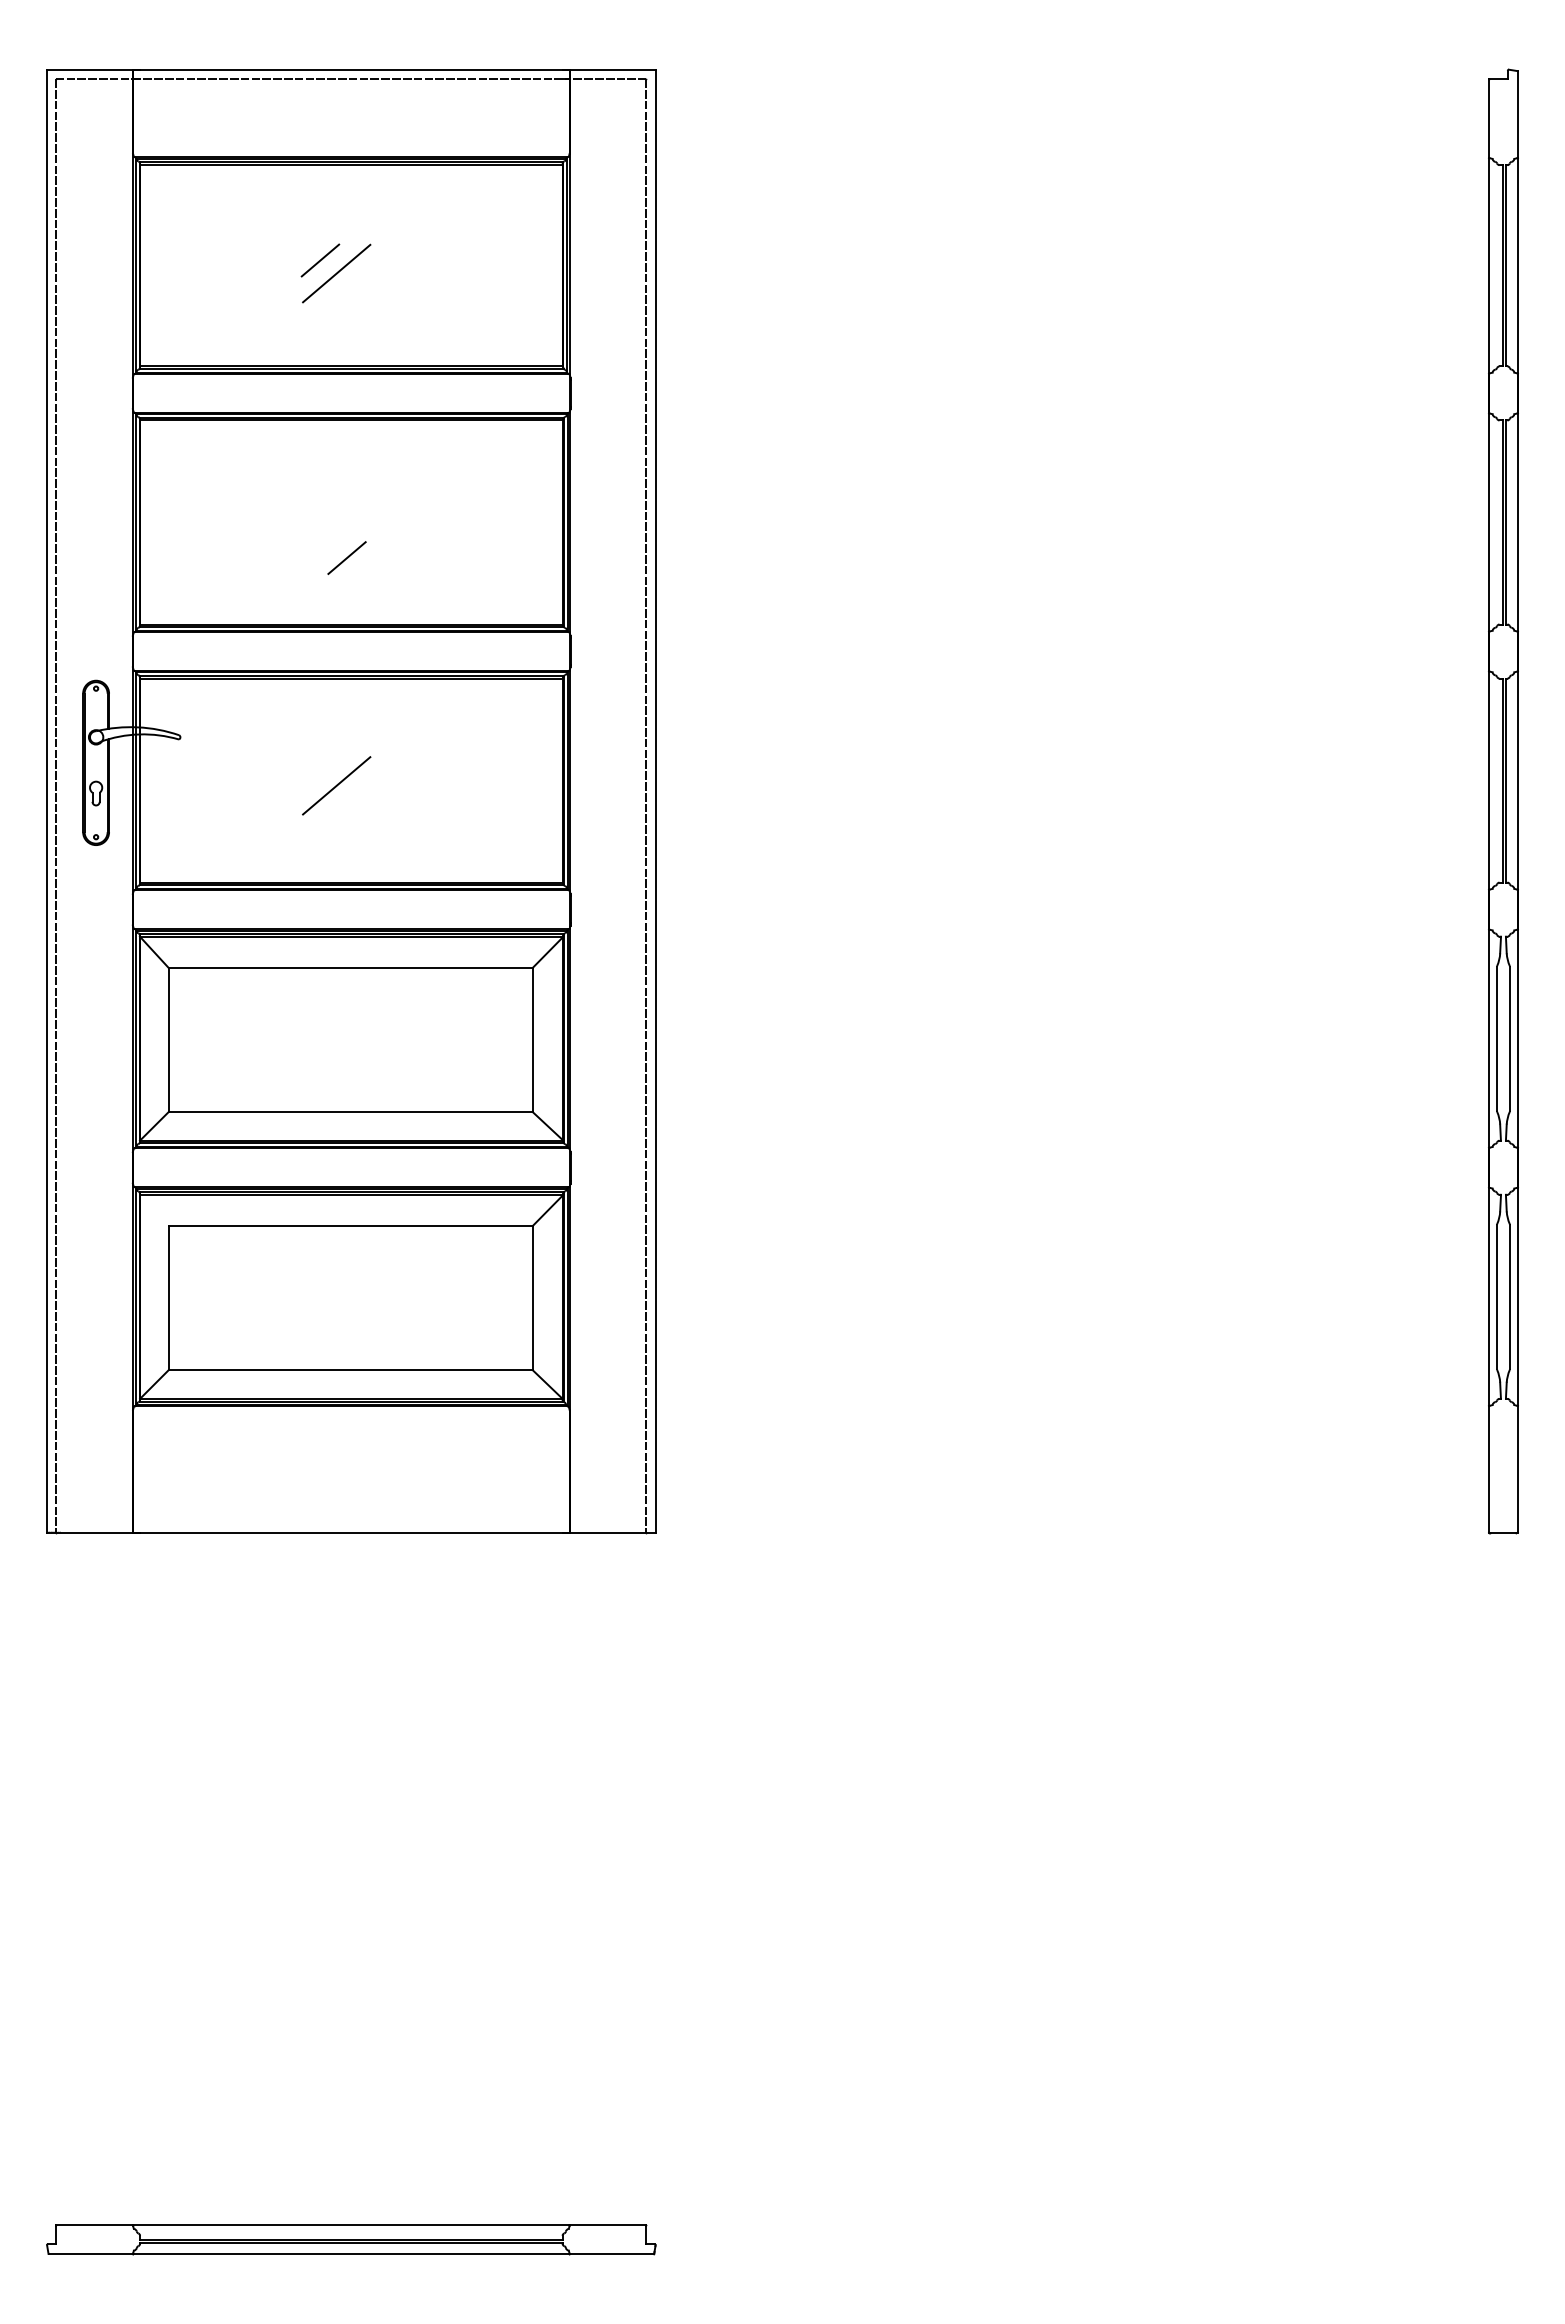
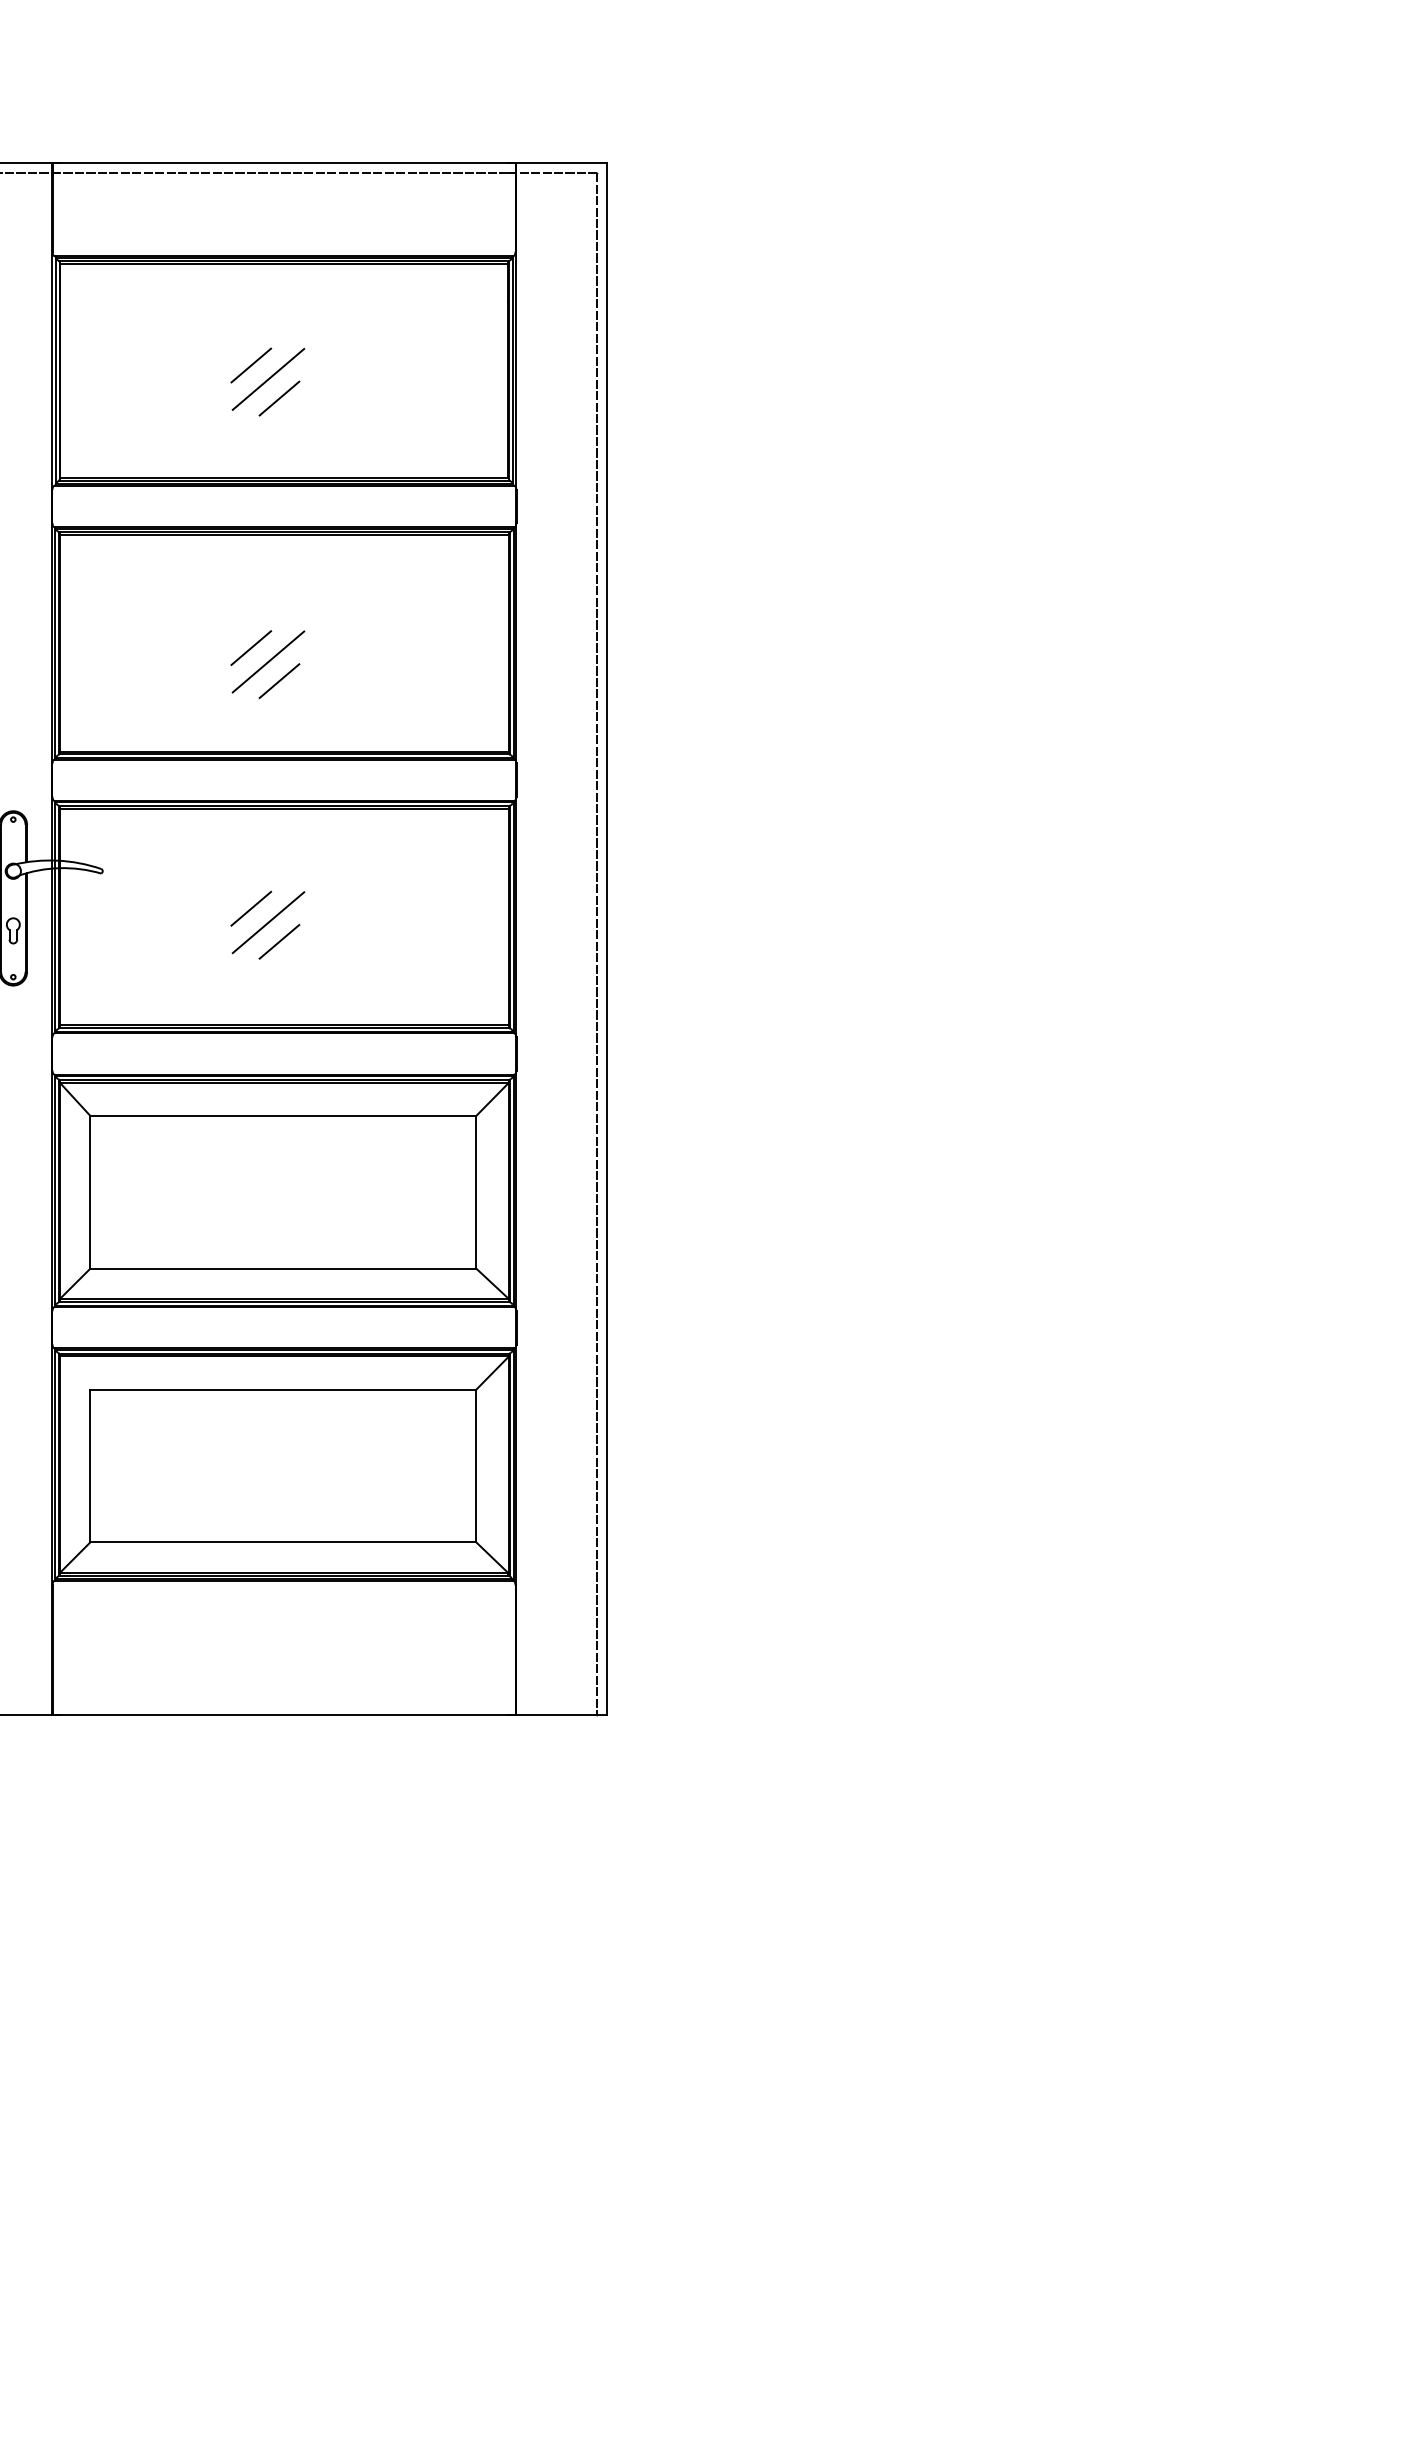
line: (346, 291) -> (278, 398), added
line: (320, 526) -> (251, 647), added
line: (336, 539) -> (268, 661), added
line: (320, 772) -> (251, 908), added
line: (346, 803) -> (278, 941), added

